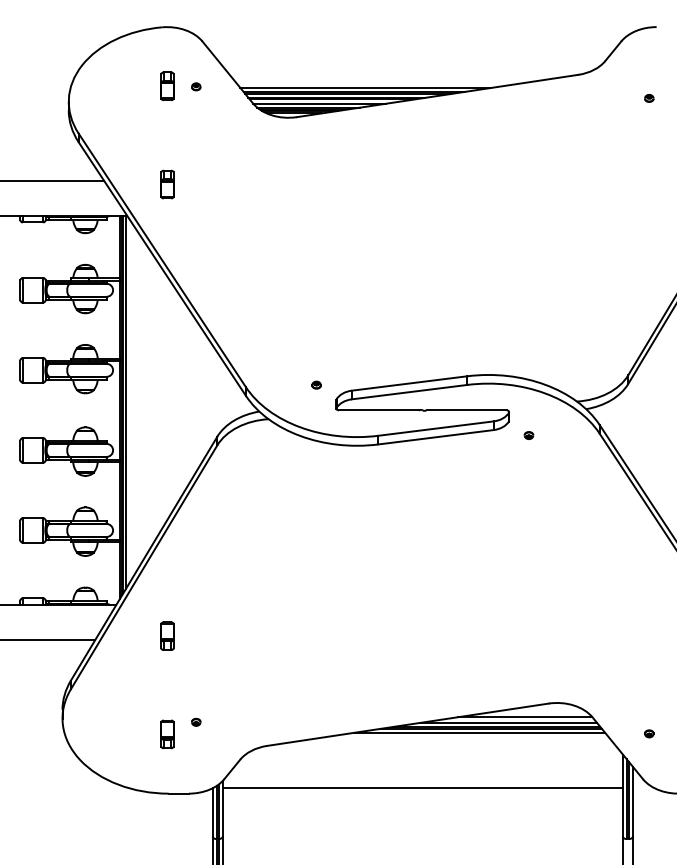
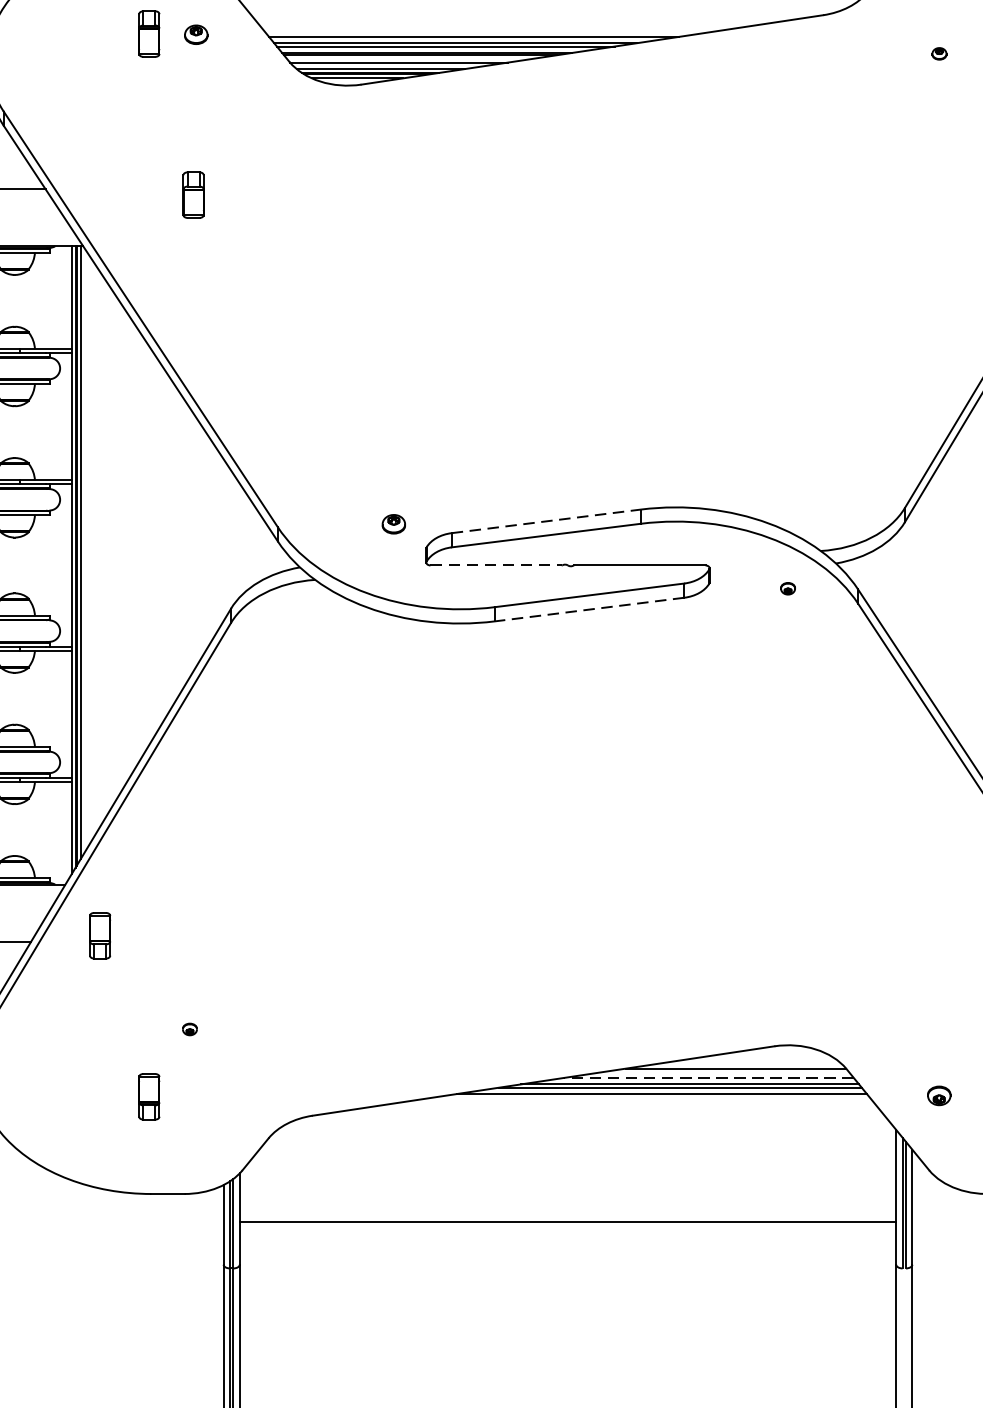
part: (196, 86) -> (196, 34), size x1.6
part: (167, 184) -> (193, 195), moved
line: (410, 383) -> (547, 521), solid -> dashed
part: (316, 384) -> (393, 523), size x1.6
line: (379, 410) -> (497, 565), solid -> dashed
part: (528, 435) -> (787, 588), moved
line: (435, 437) -> (588, 609), solid -> dashed
part: (167, 635) -> (100, 934), moved
part: (196, 721) -> (190, 1028), moved
line: (508, 722) -> (708, 1077), solid -> dashed
part: (649, 733) -> (939, 1095), size x1.6
line: (422, 788) -> (567, 1221), moved

